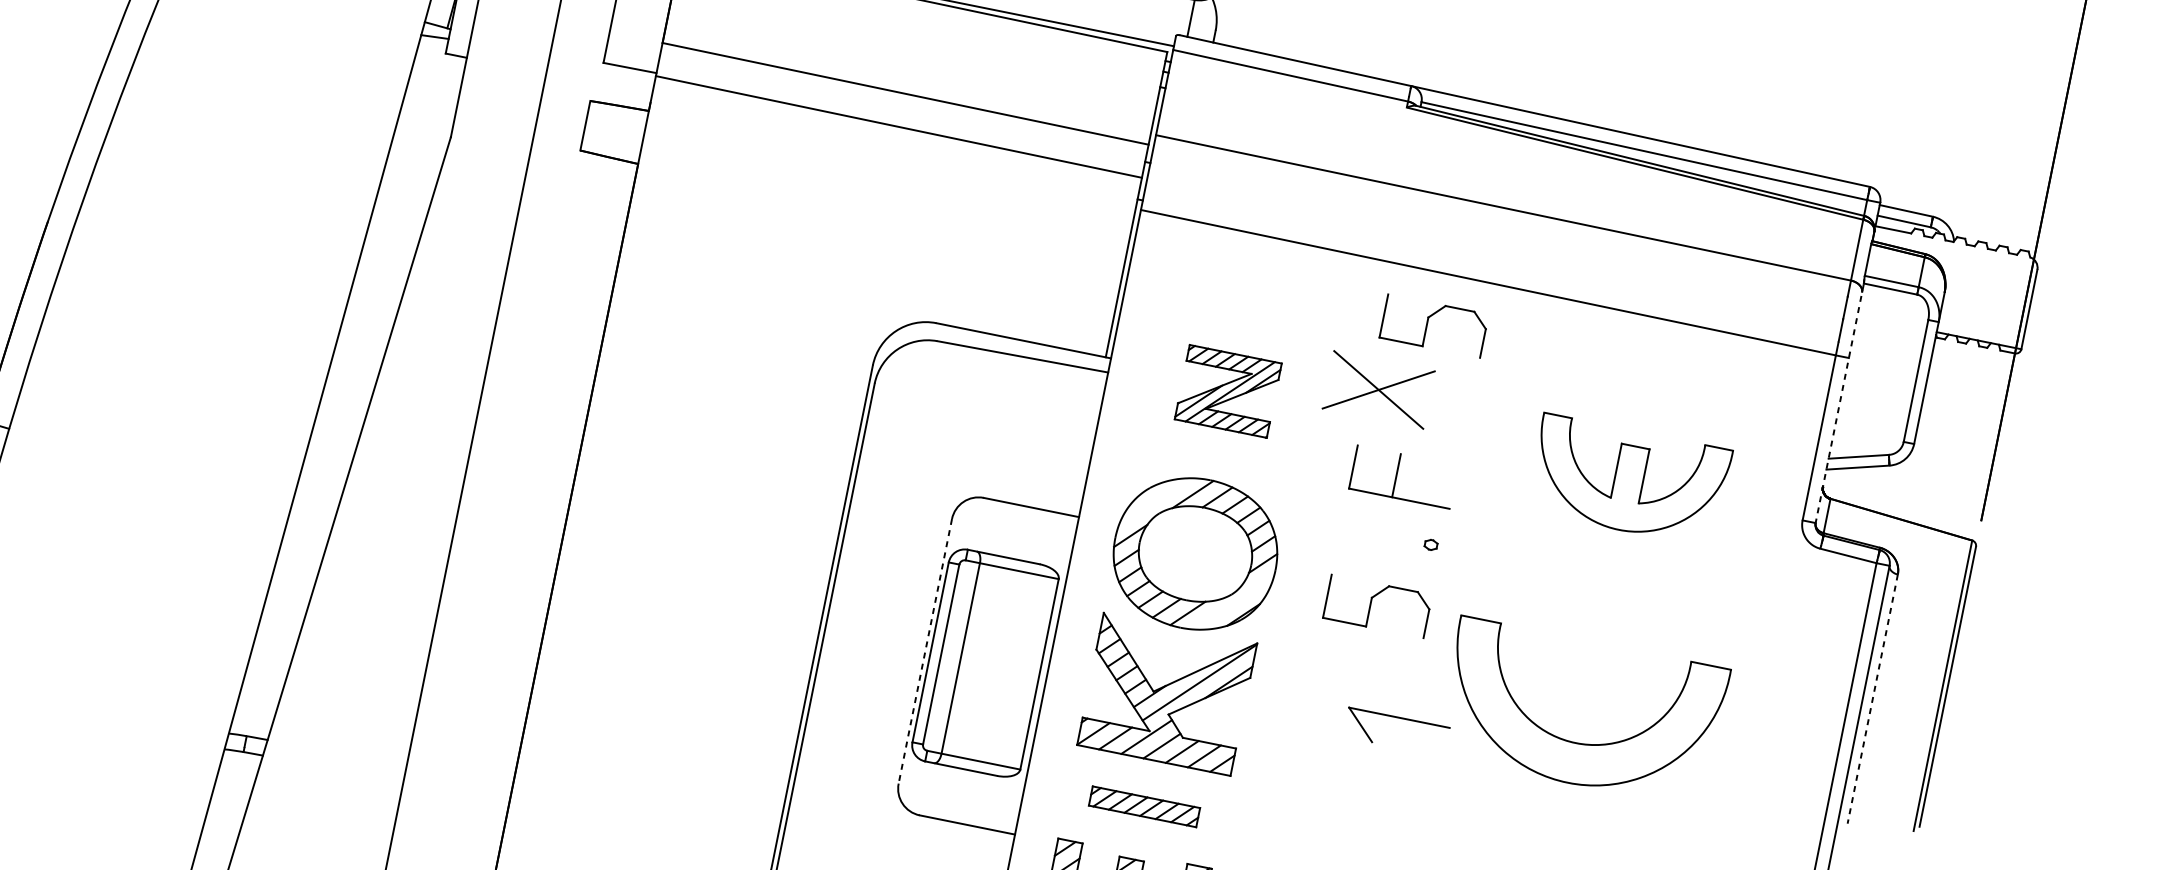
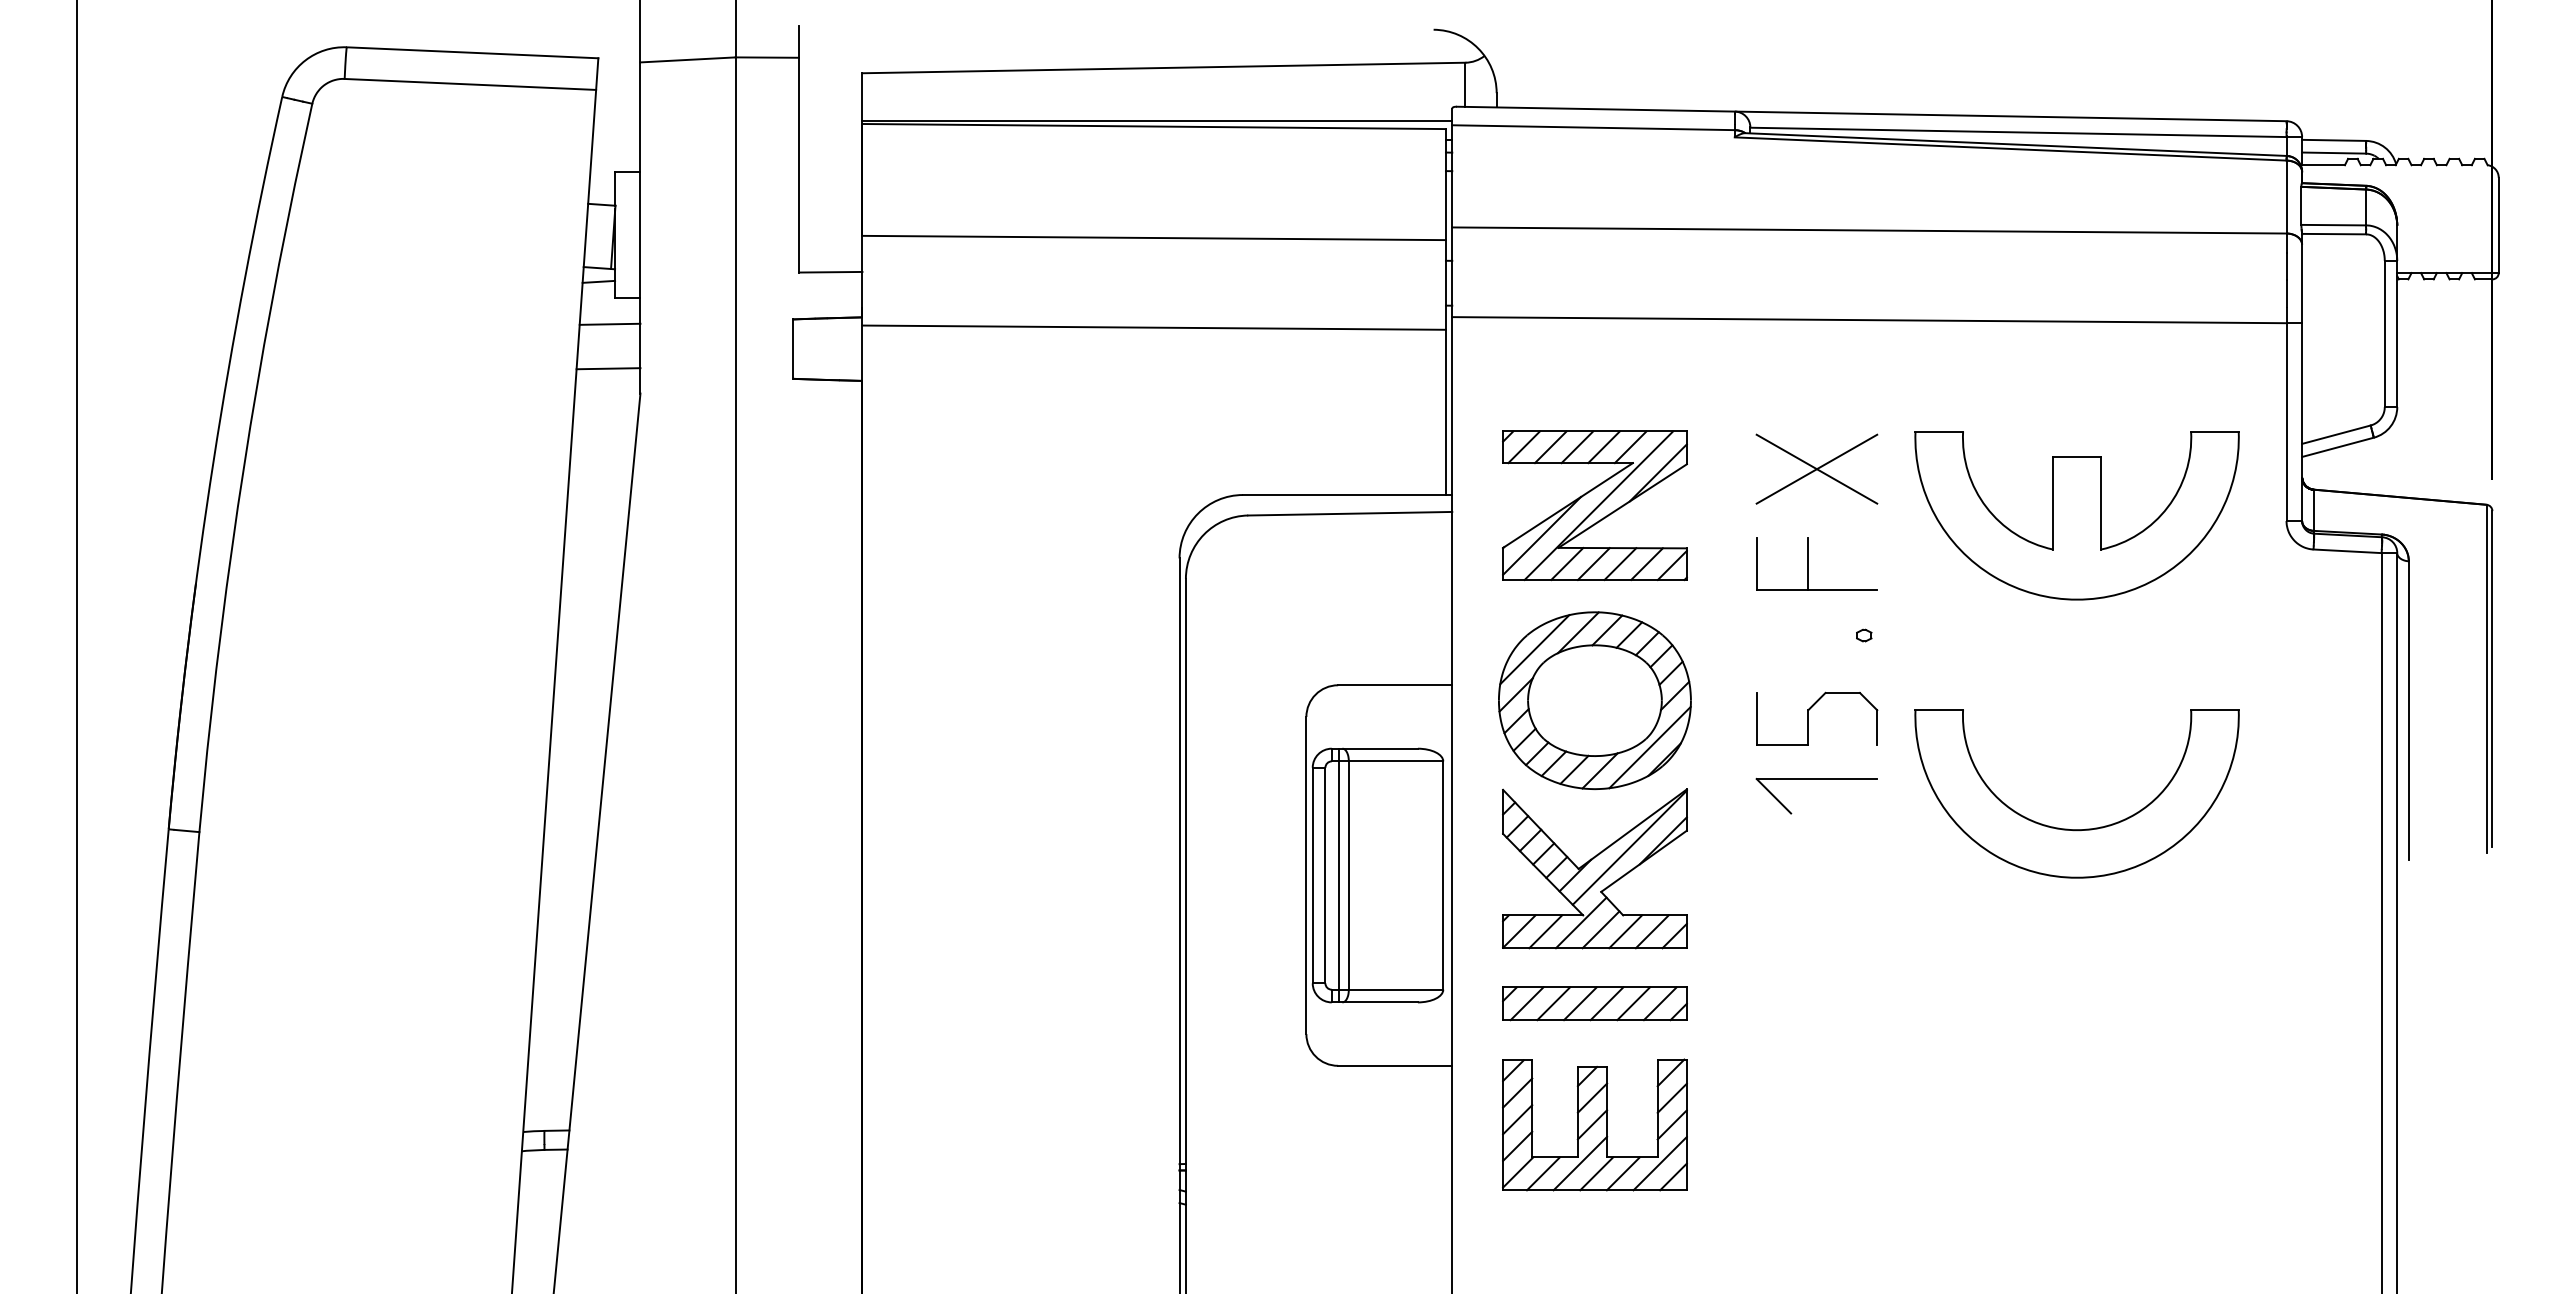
line: (436, 73) -> (609, 323), added
line: (428, 110) -> (608, 368), added
line: (898, 126) -> (1153, 327), moved
part: (1427, 324) -> (1808, 382), removed
part: (1378, 389) -> (1816, 468), moved
part: (1227, 391) -> (1594, 505), size x1.67
line: (1839, 404) -> (2302, 378), dashed -> solid
part: (1628, 480) -> (2076, 515), size x1.43
line: (1153, 501) -> (1534, 649), added
line: (1233, 602) -> (1649, 747), added
line: (925, 651) -> (1306, 875), dashed -> solid
line: (952, 656) -> (1339, 875), added
line: (1872, 699) -> (2408, 711), dashed -> solid
part: (1398, 718) -> (1816, 779), moved
part: (1144, 806) -> (1594, 1003), size x1.43

